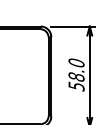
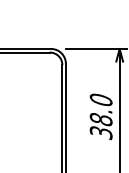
text: (75, 85) -> (99, 131), 58.0 -> 38.0

